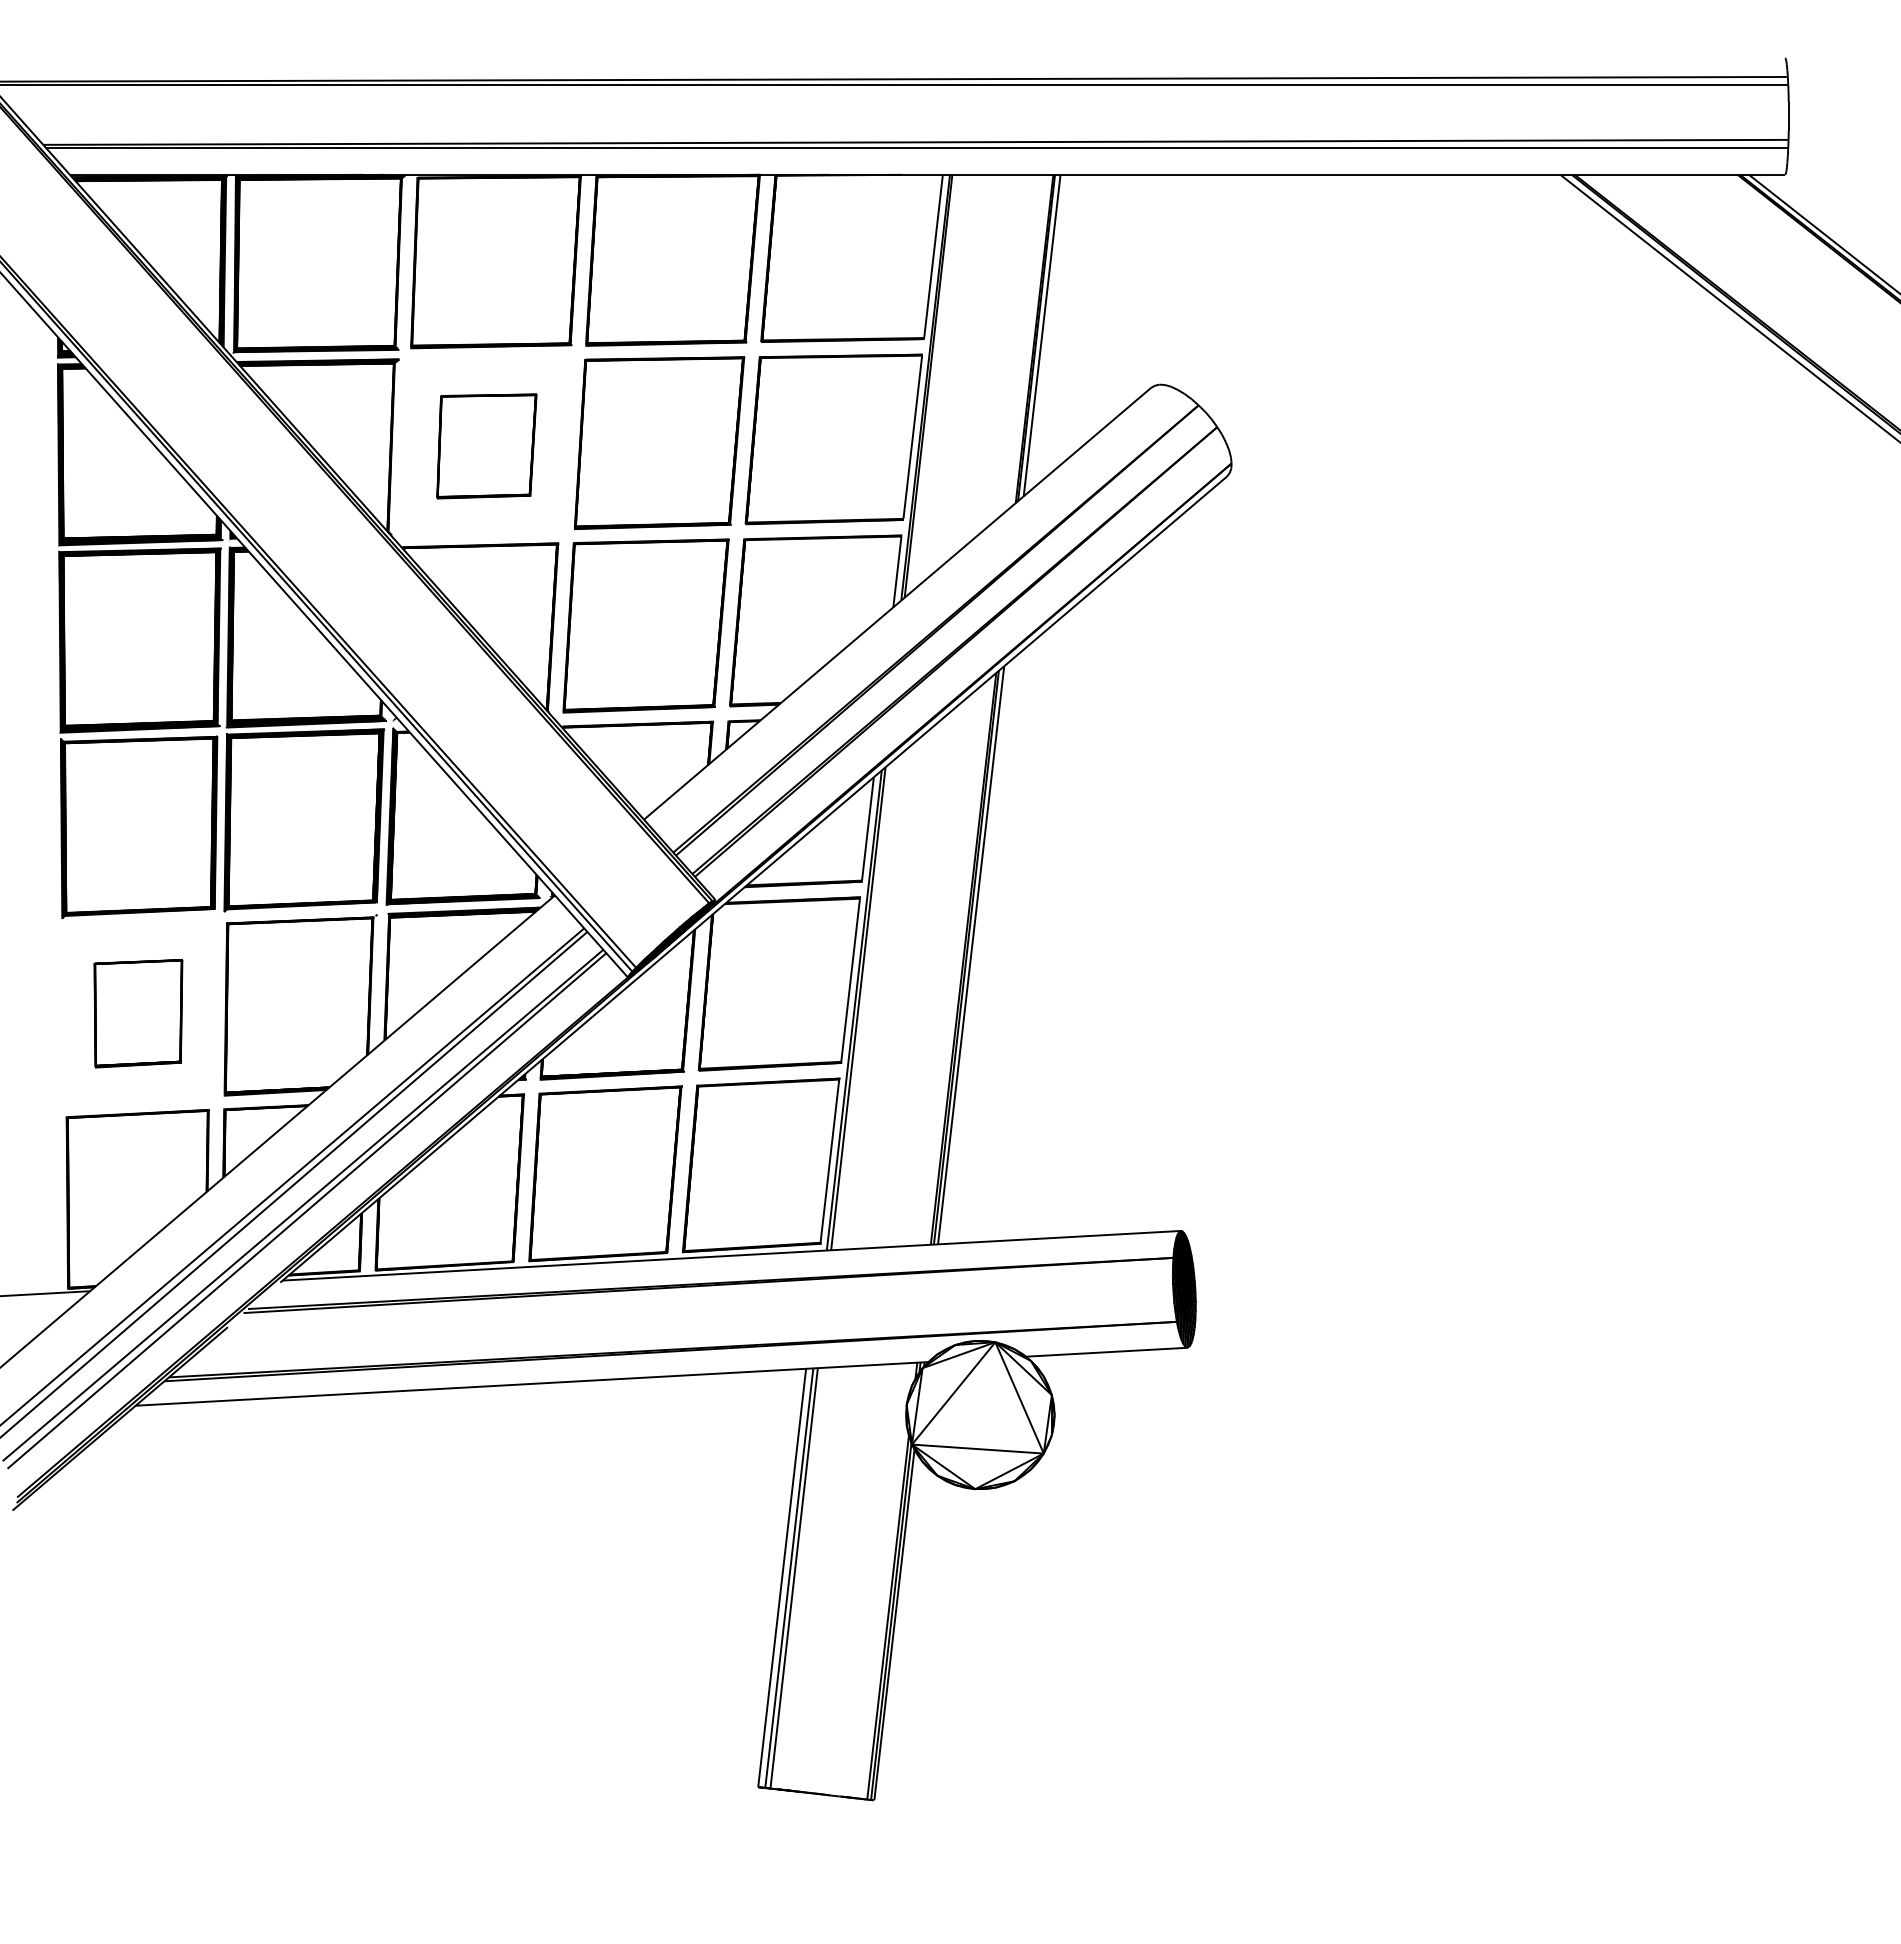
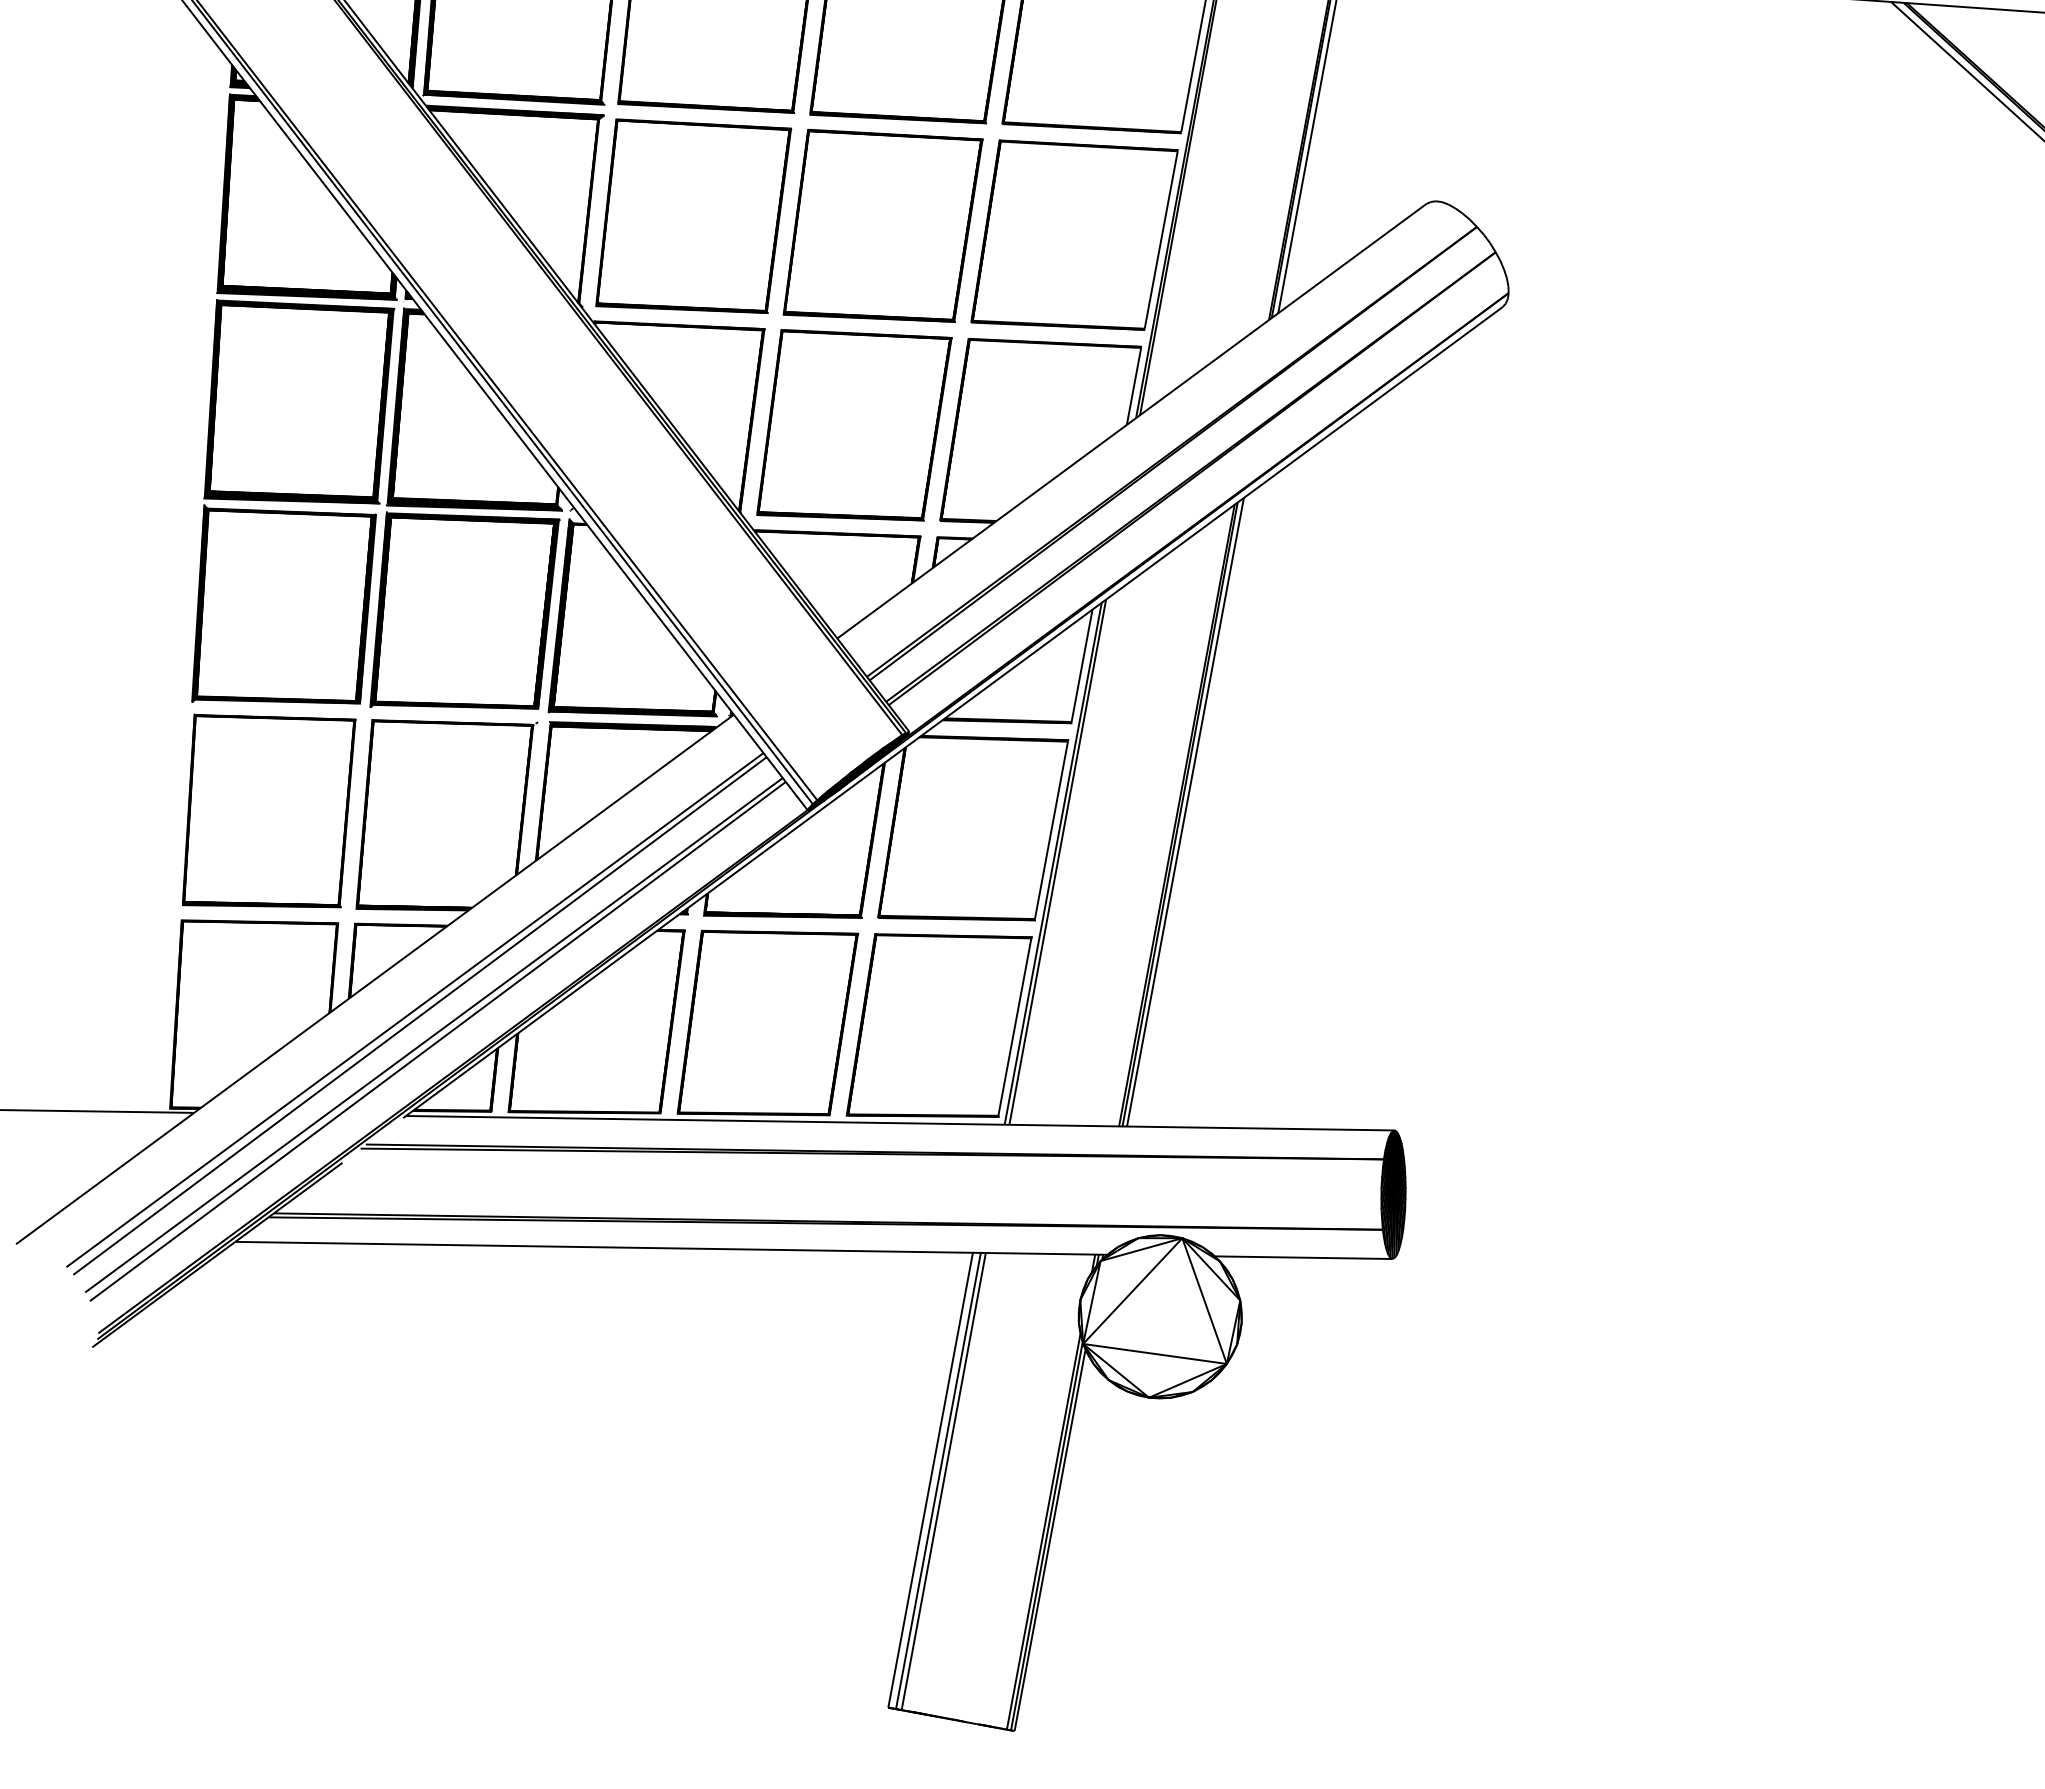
part: (486, 446) -> (693, 217), size x1.67
part: (138, 1013) -> (268, 812), size x1.67

